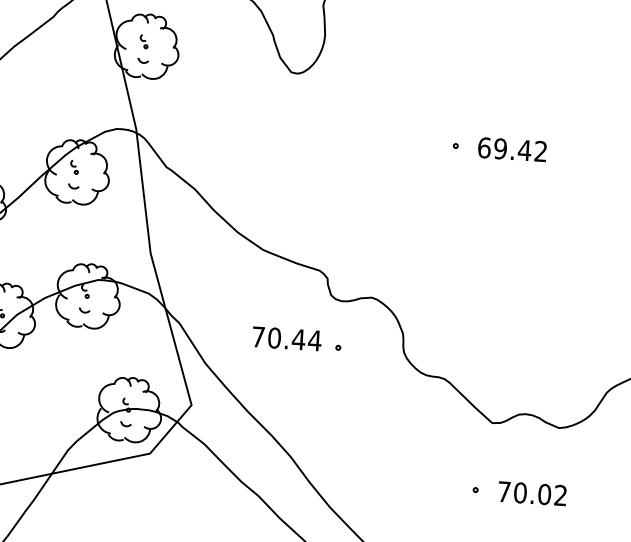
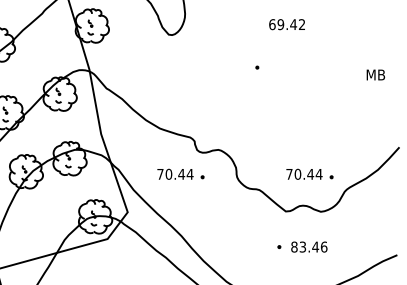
text: (511, 149) -> (286, 24), moved
part: (542, 353) -> (309, 173), added
text: (533, 492) -> (309, 246), 70.02 -> 83.46

